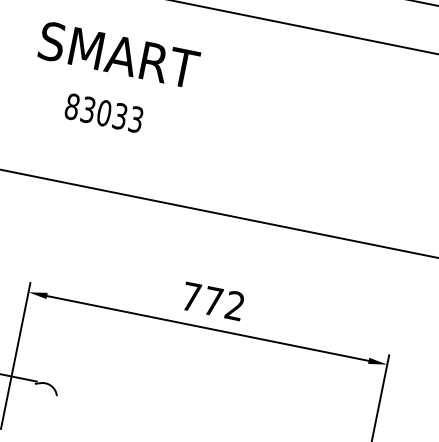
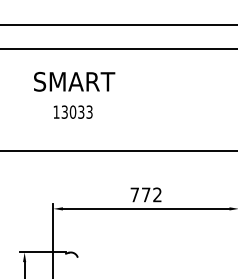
text: (72, 105) -> (56, 111), 83033 -> 13033

